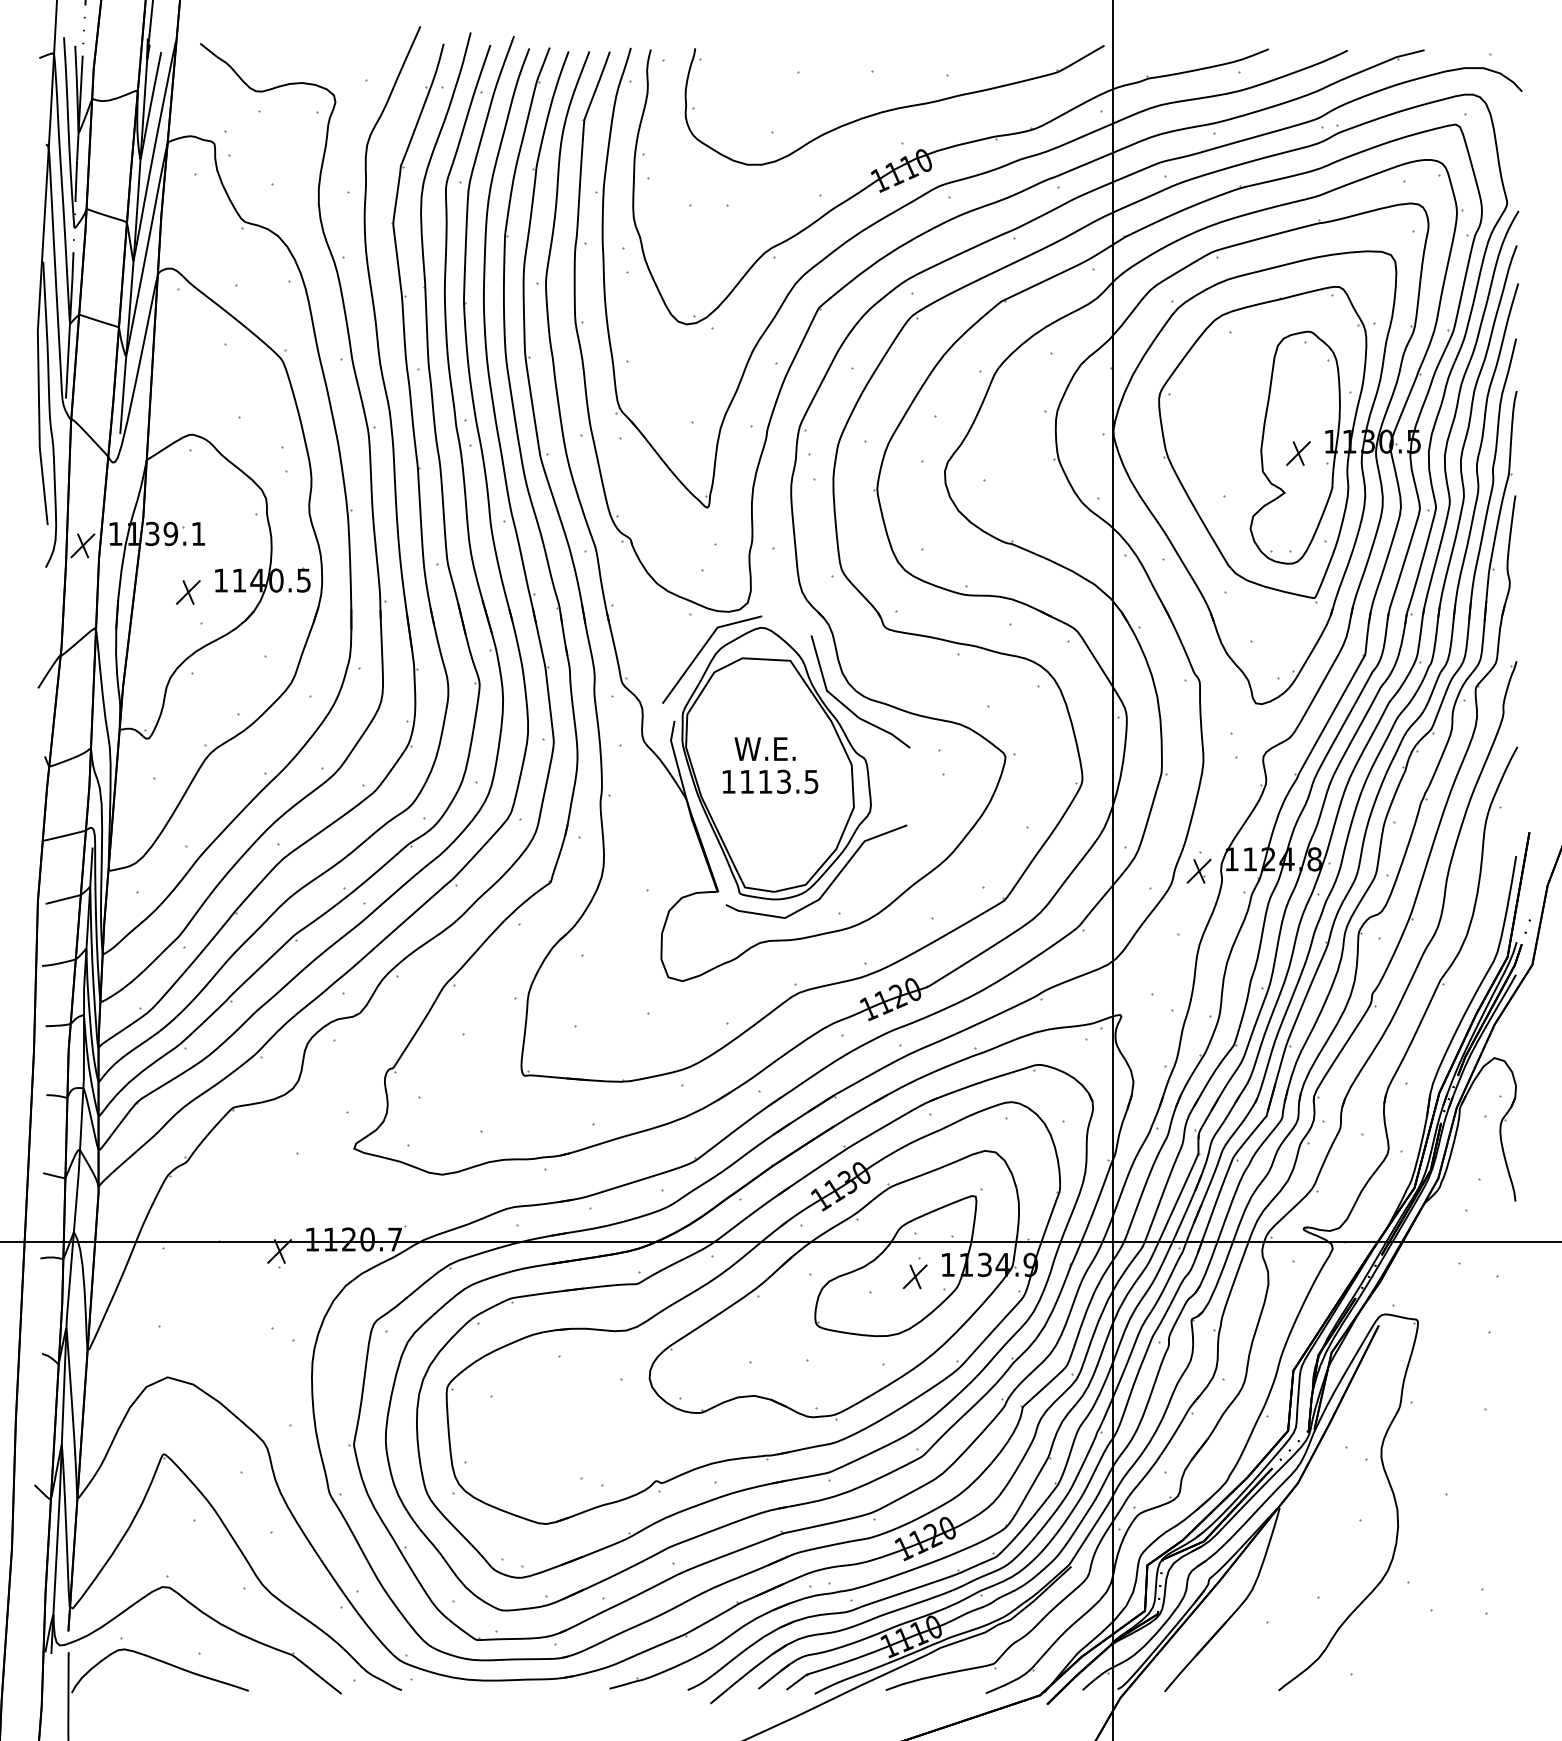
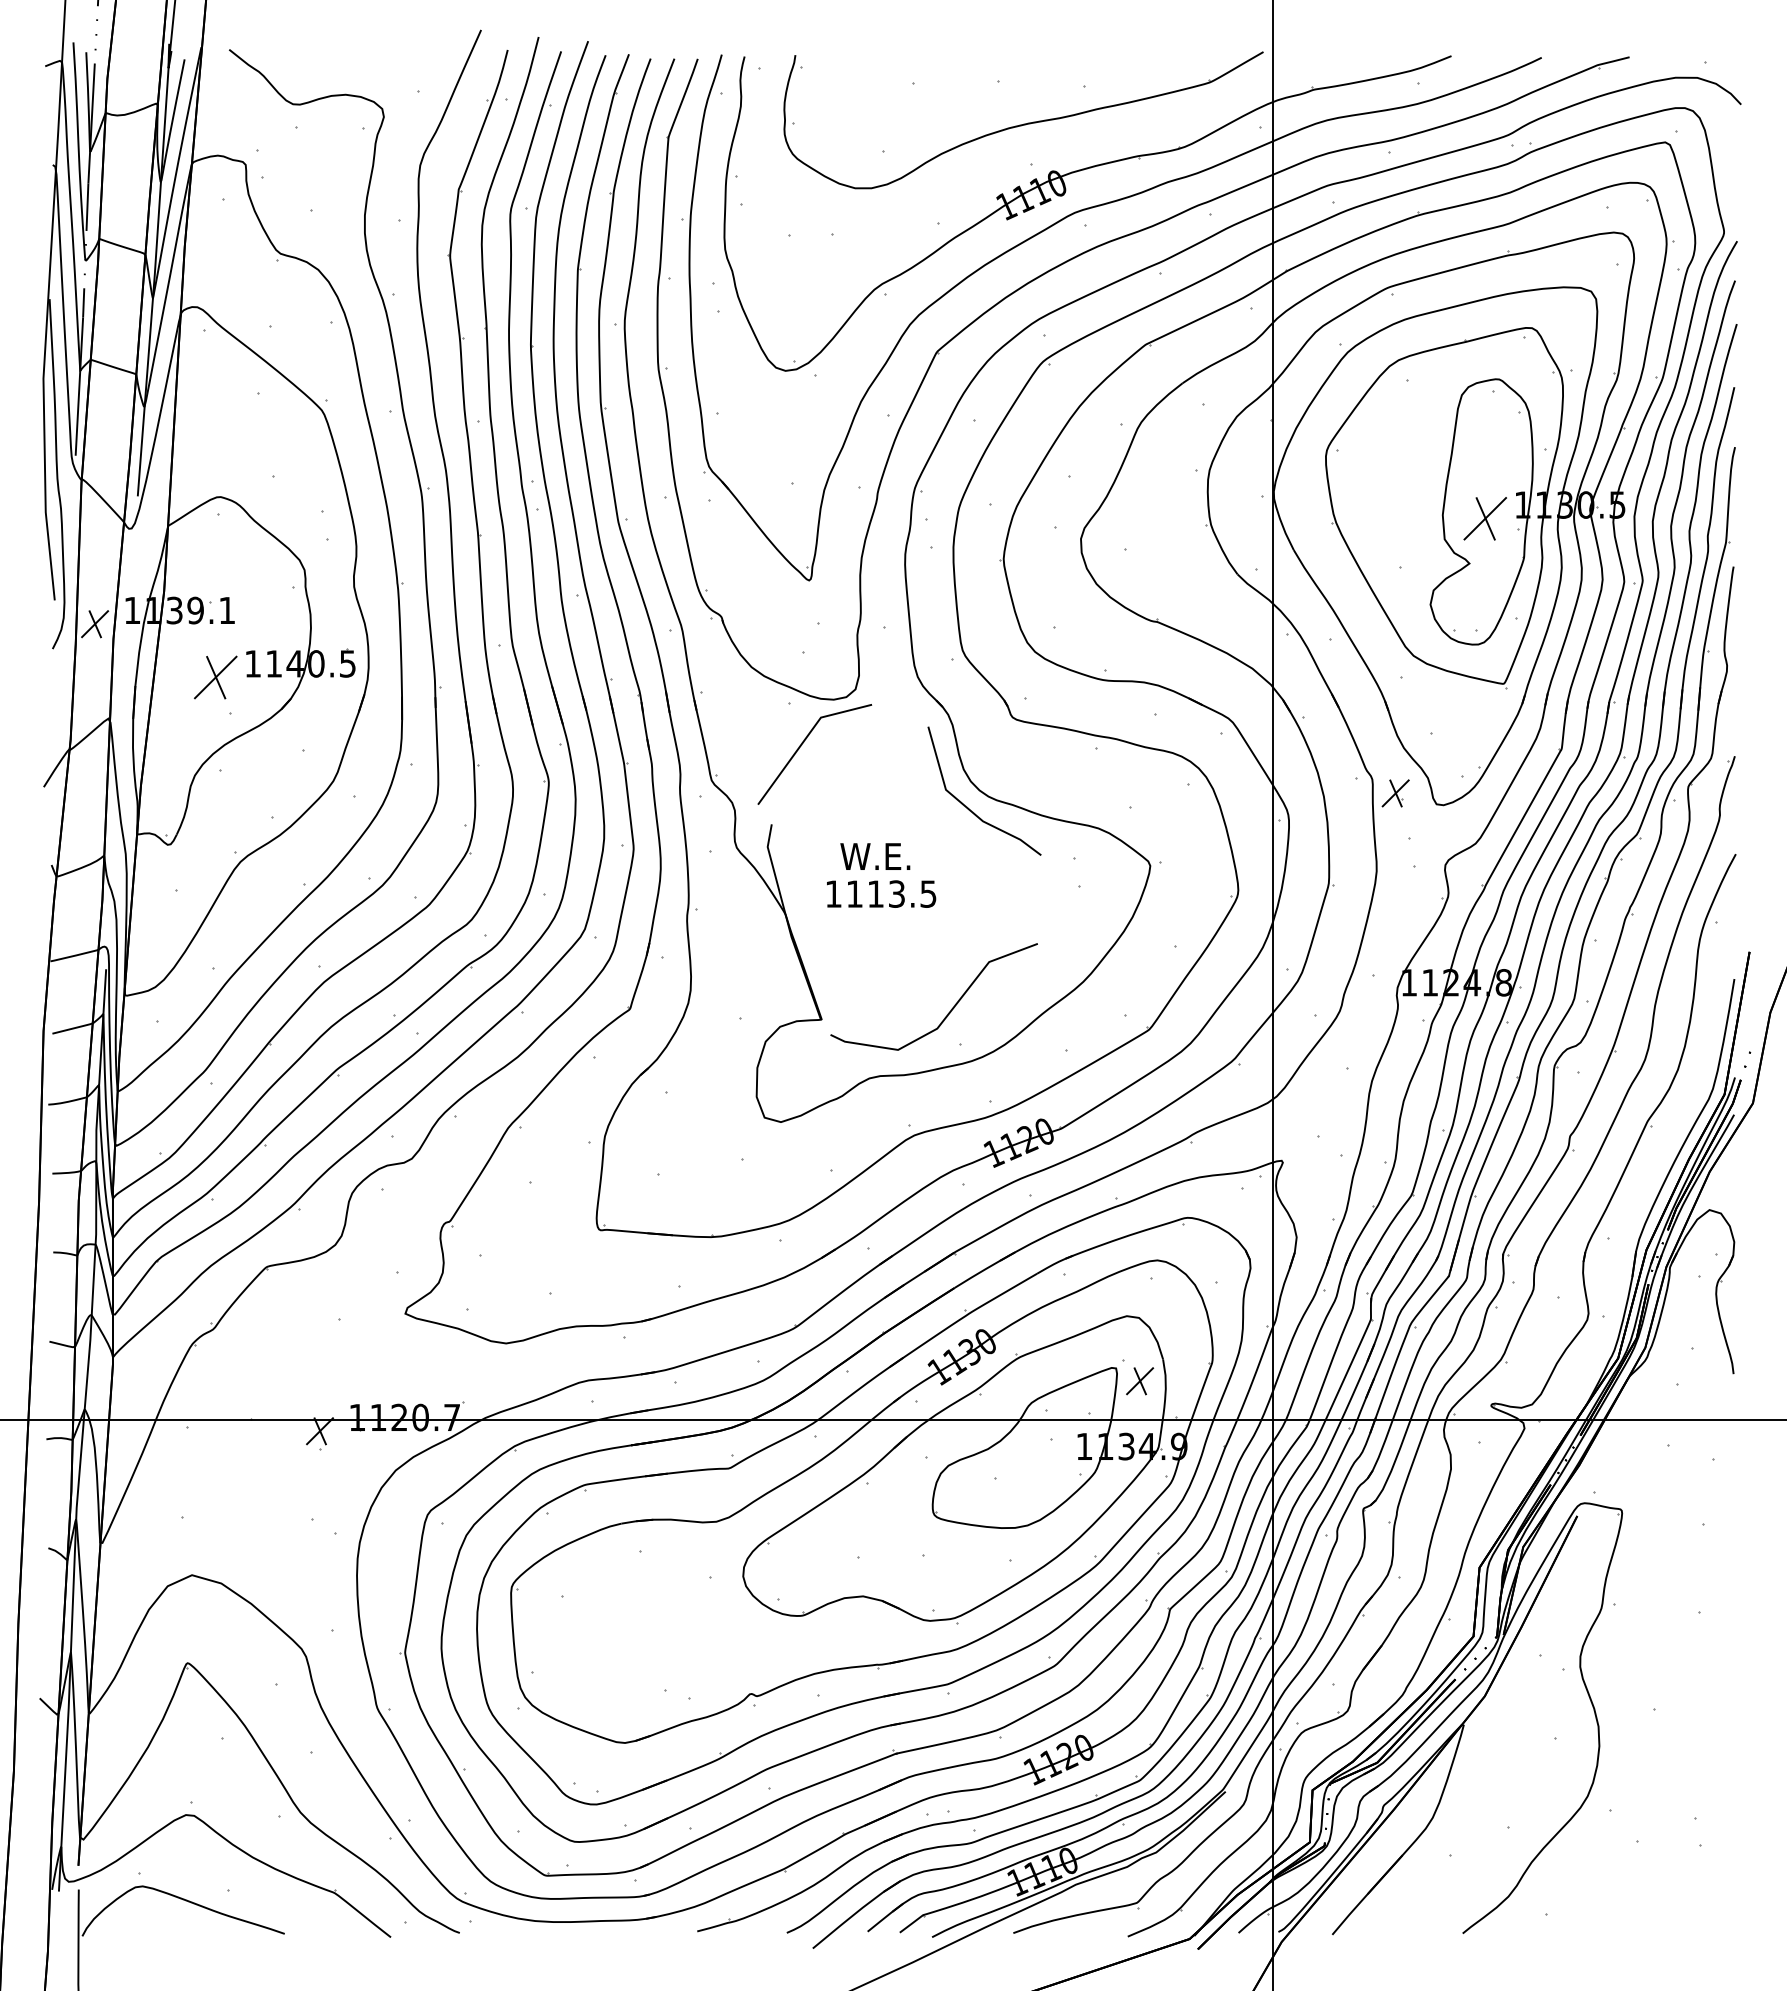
part: (1298, 453) -> (1485, 518), size x1.6
part: (188, 592) -> (215, 677), size x1.6
part: (776, 763) -> (888, 873), removed
part: (1198, 871) -> (1395, 793), moved
part: (915, 1277) -> (1140, 1381), moved

